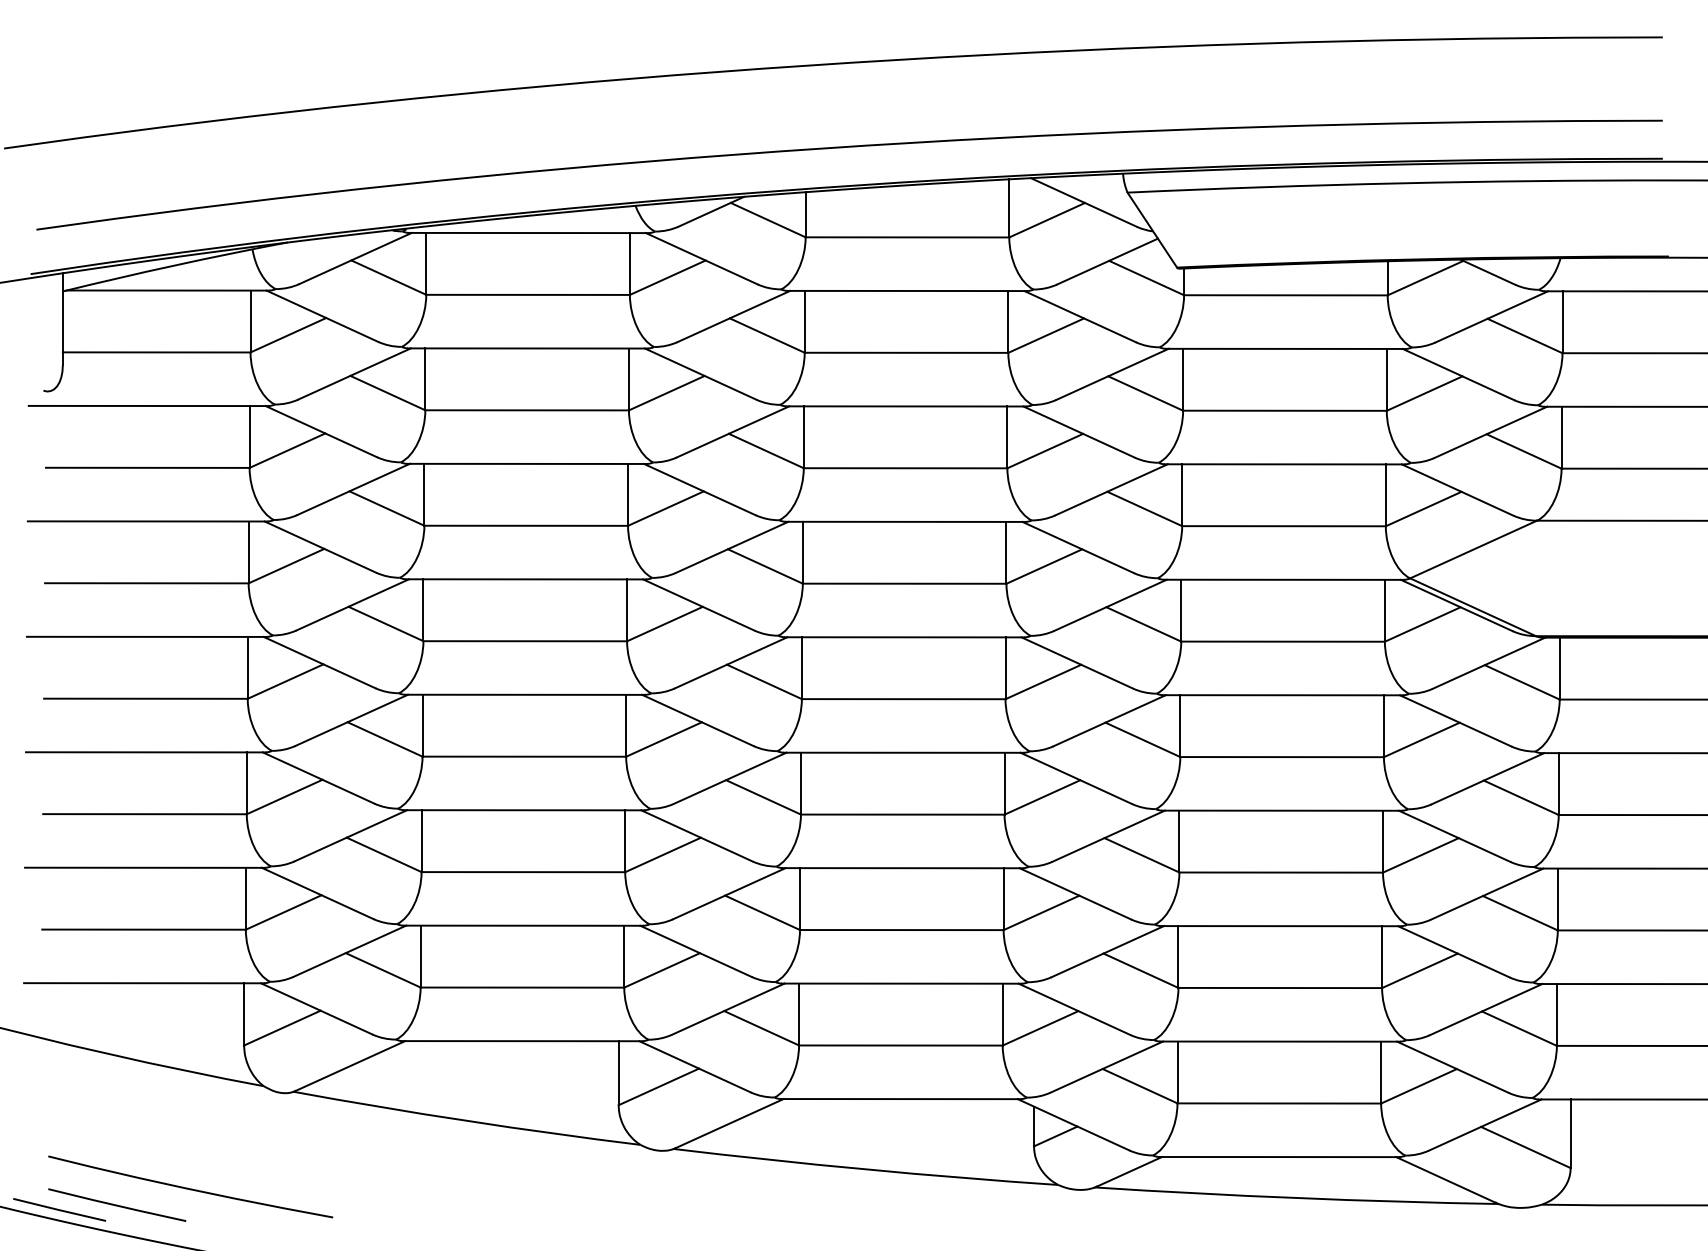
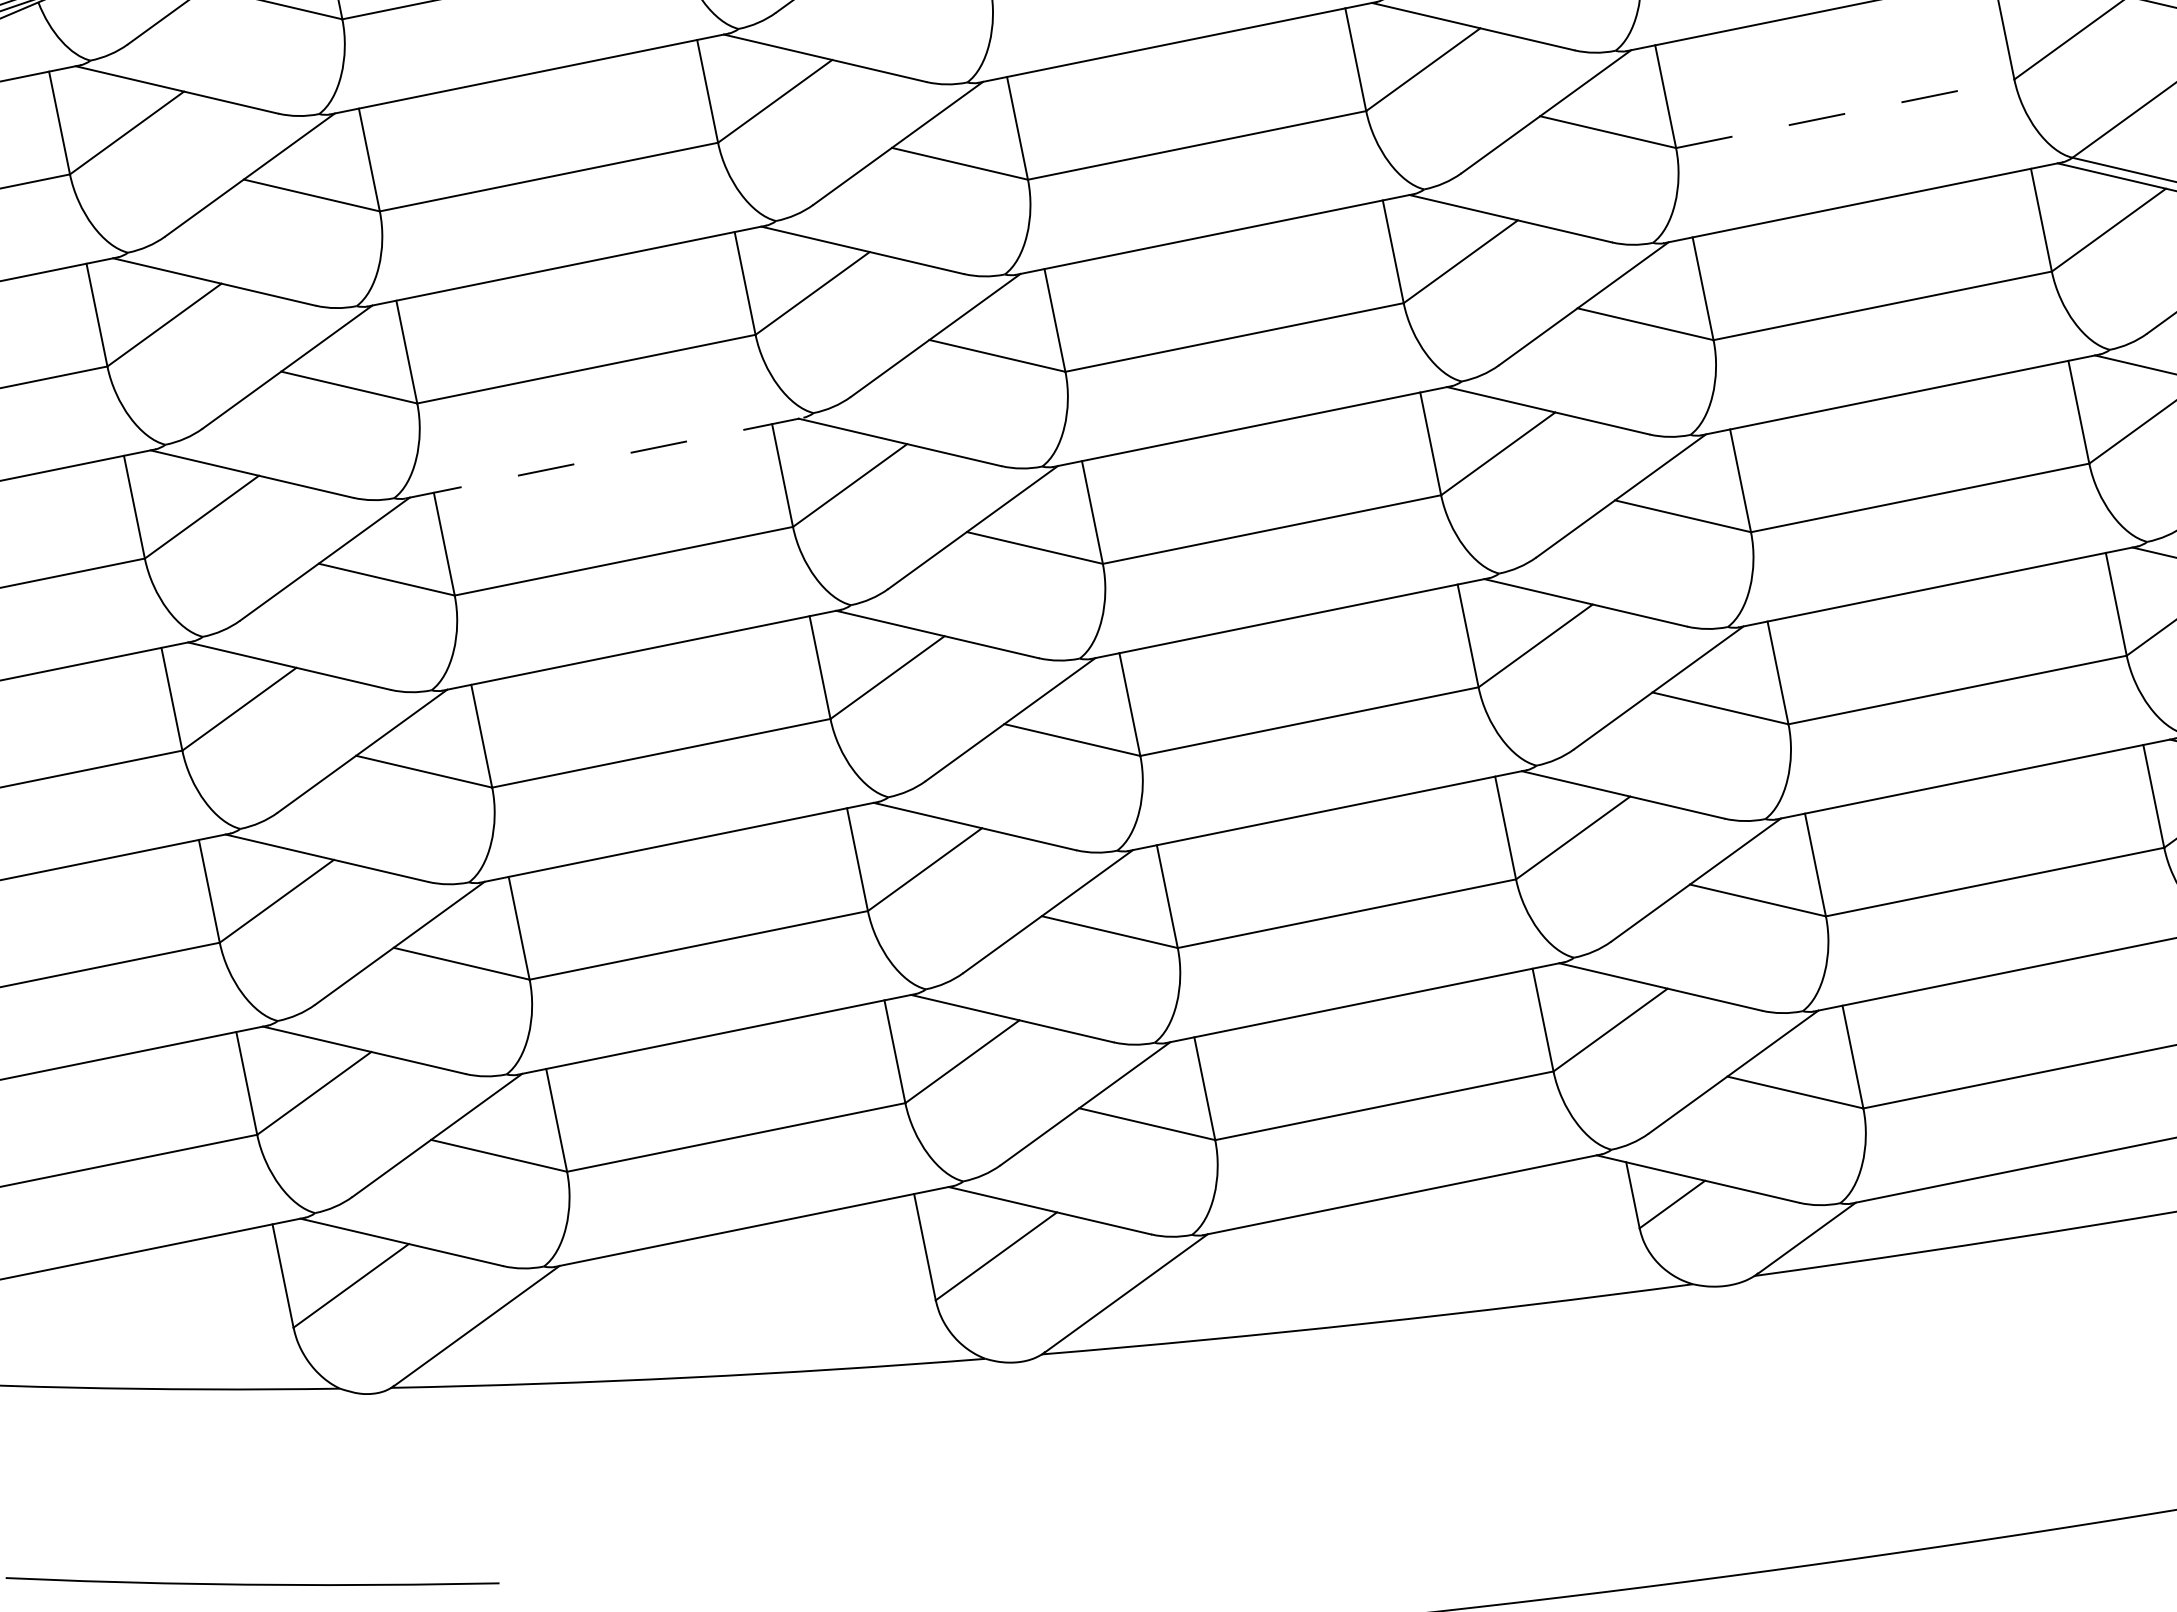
line: (1284, 526) -> (1846, 114), solid -> dashed
line: (526, 579) -> (605, 458), solid -> dashed

